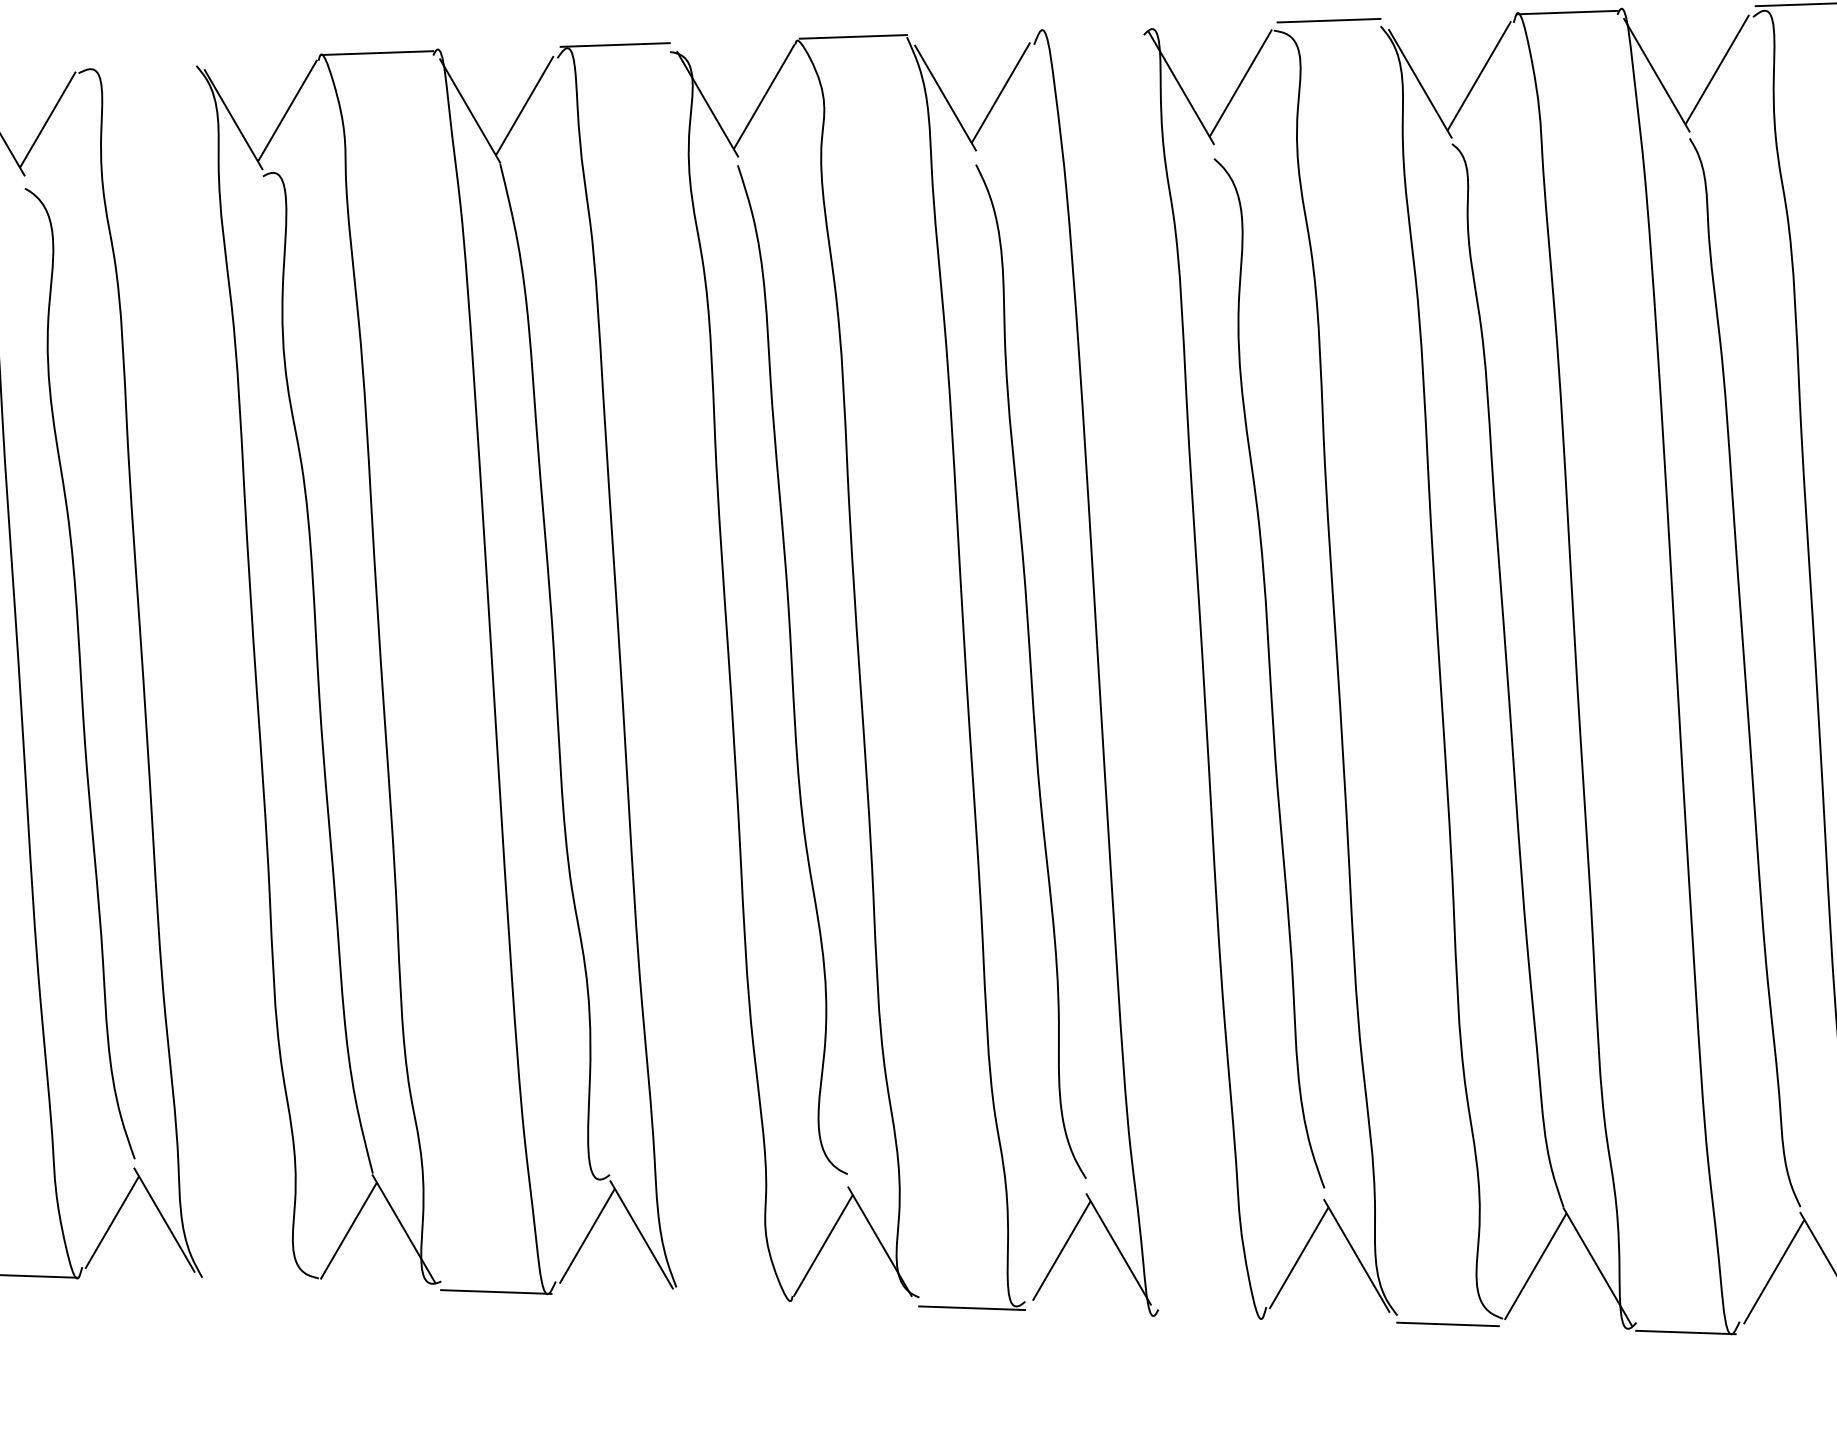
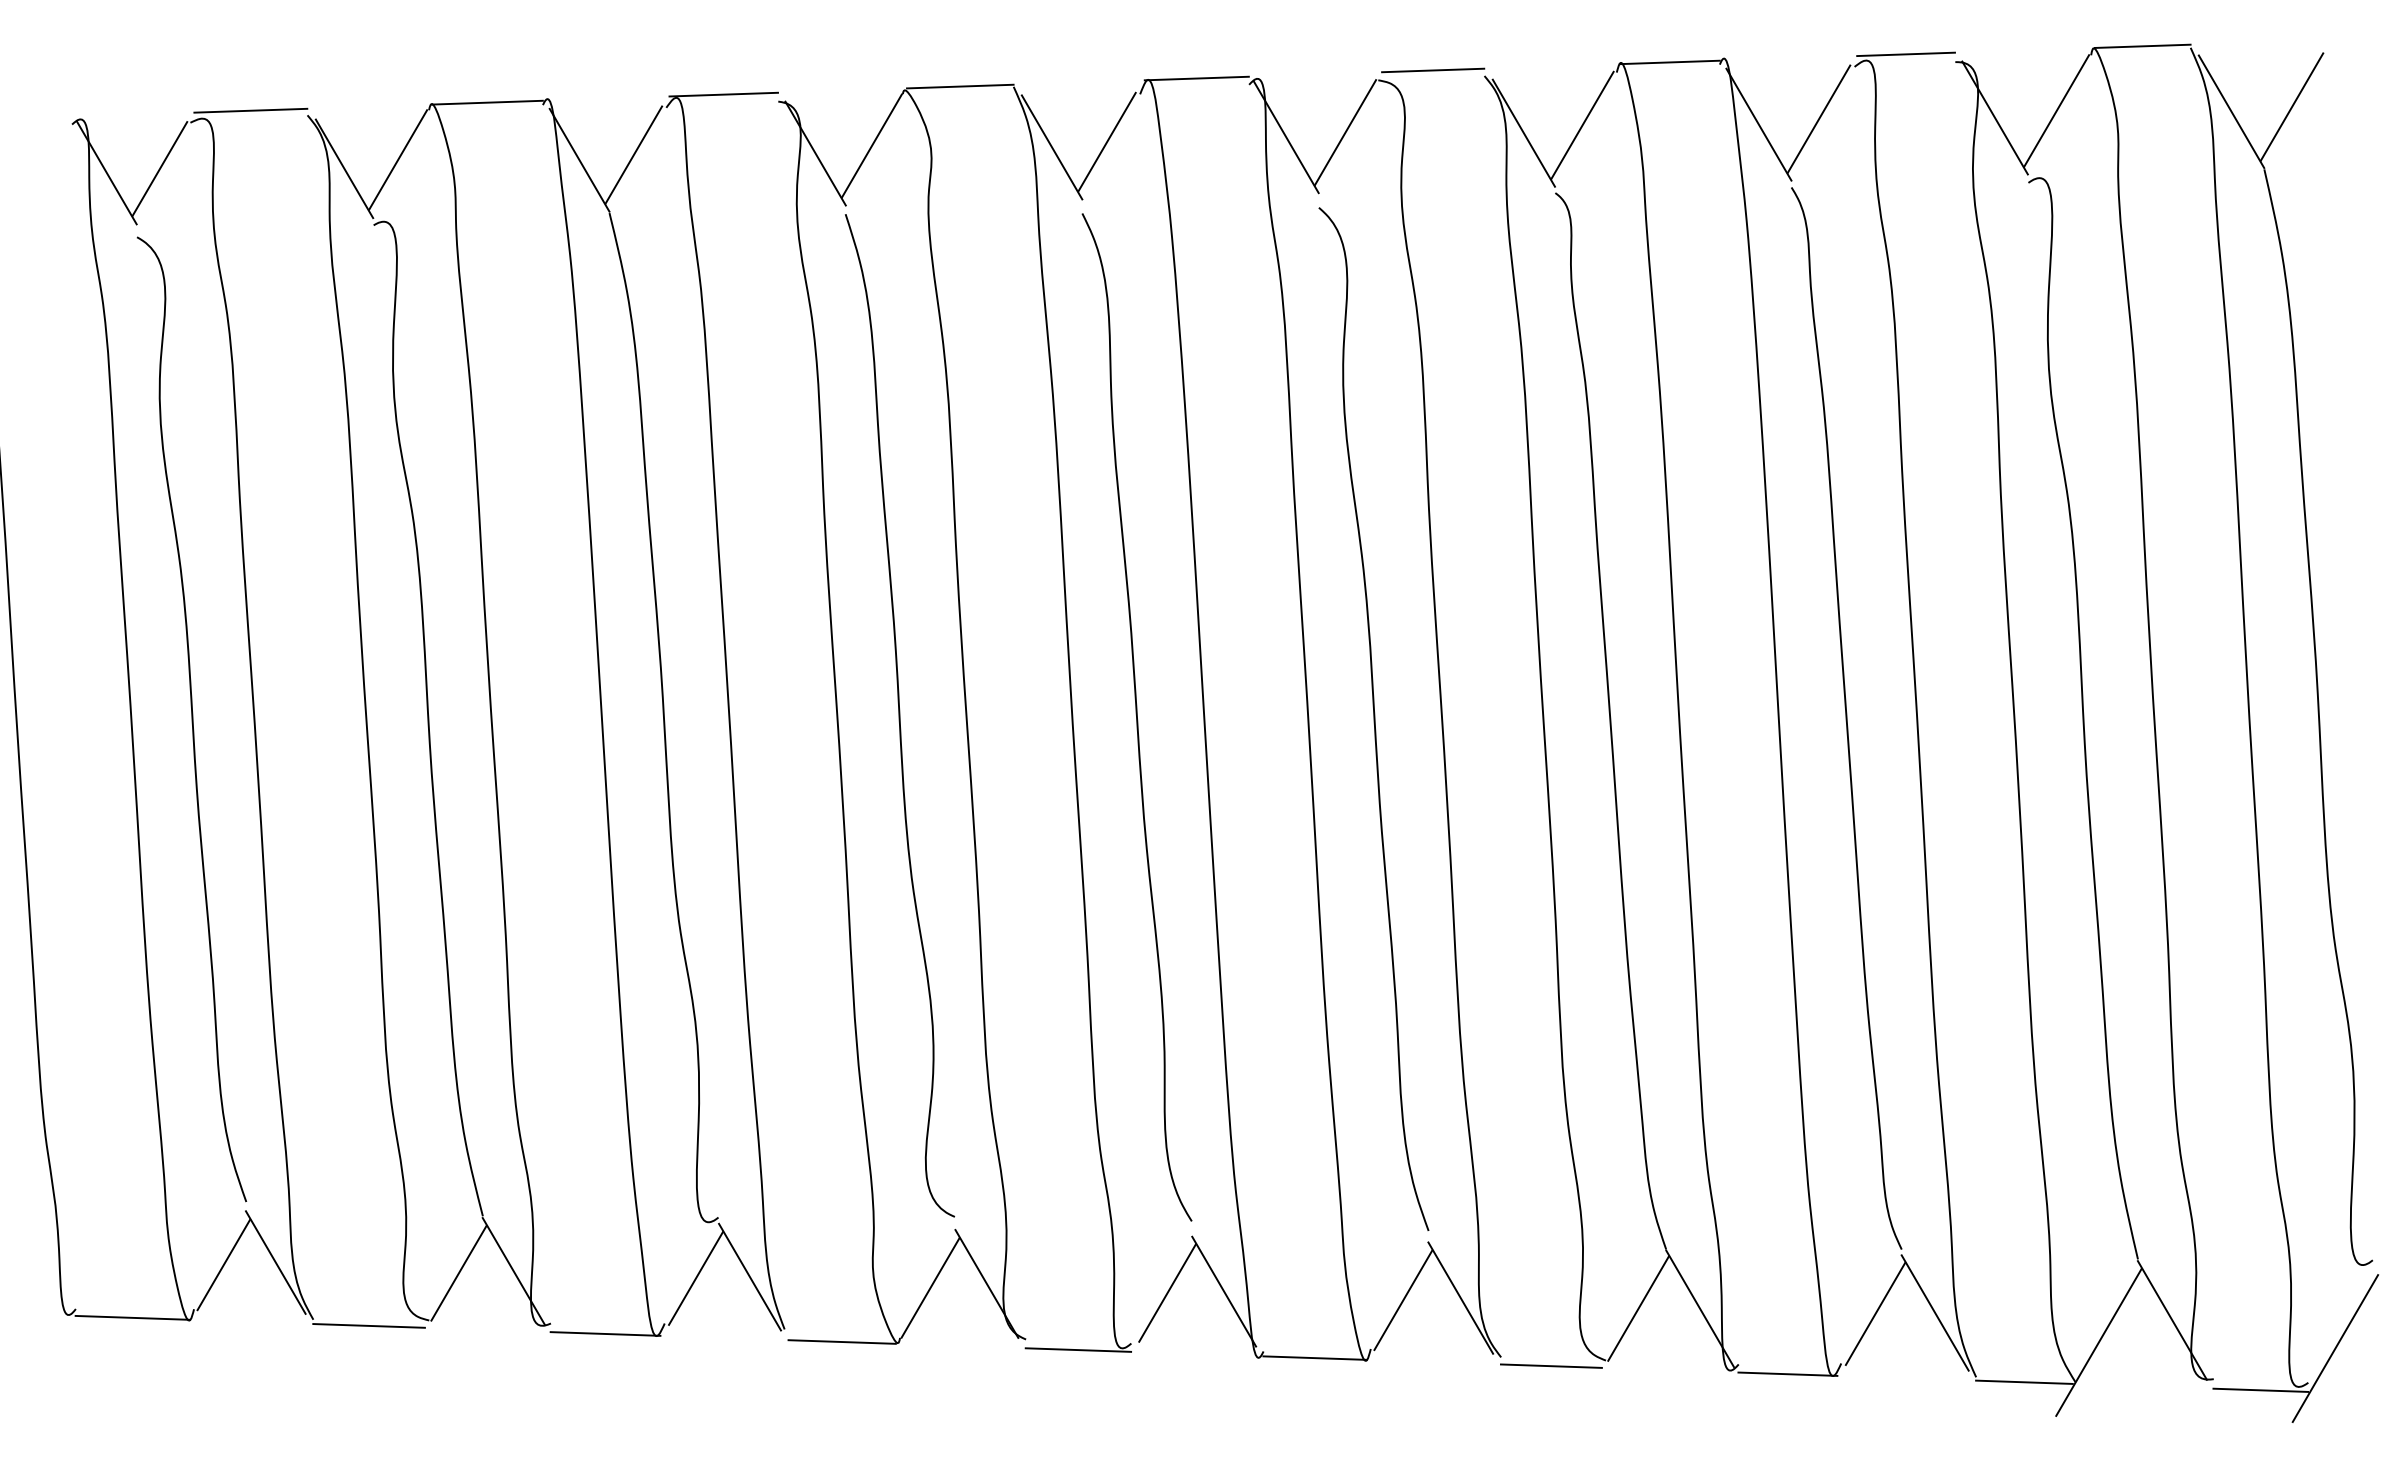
line: (1090, 28) -> (1196, 78), added
line: (139, 60) -> (250, 110), added
line: (257, 1283) -> (368, 1325), added
line: (733, 1299) -> (841, 1341), added
line: (1209, 1315) -> (1314, 1357), added

